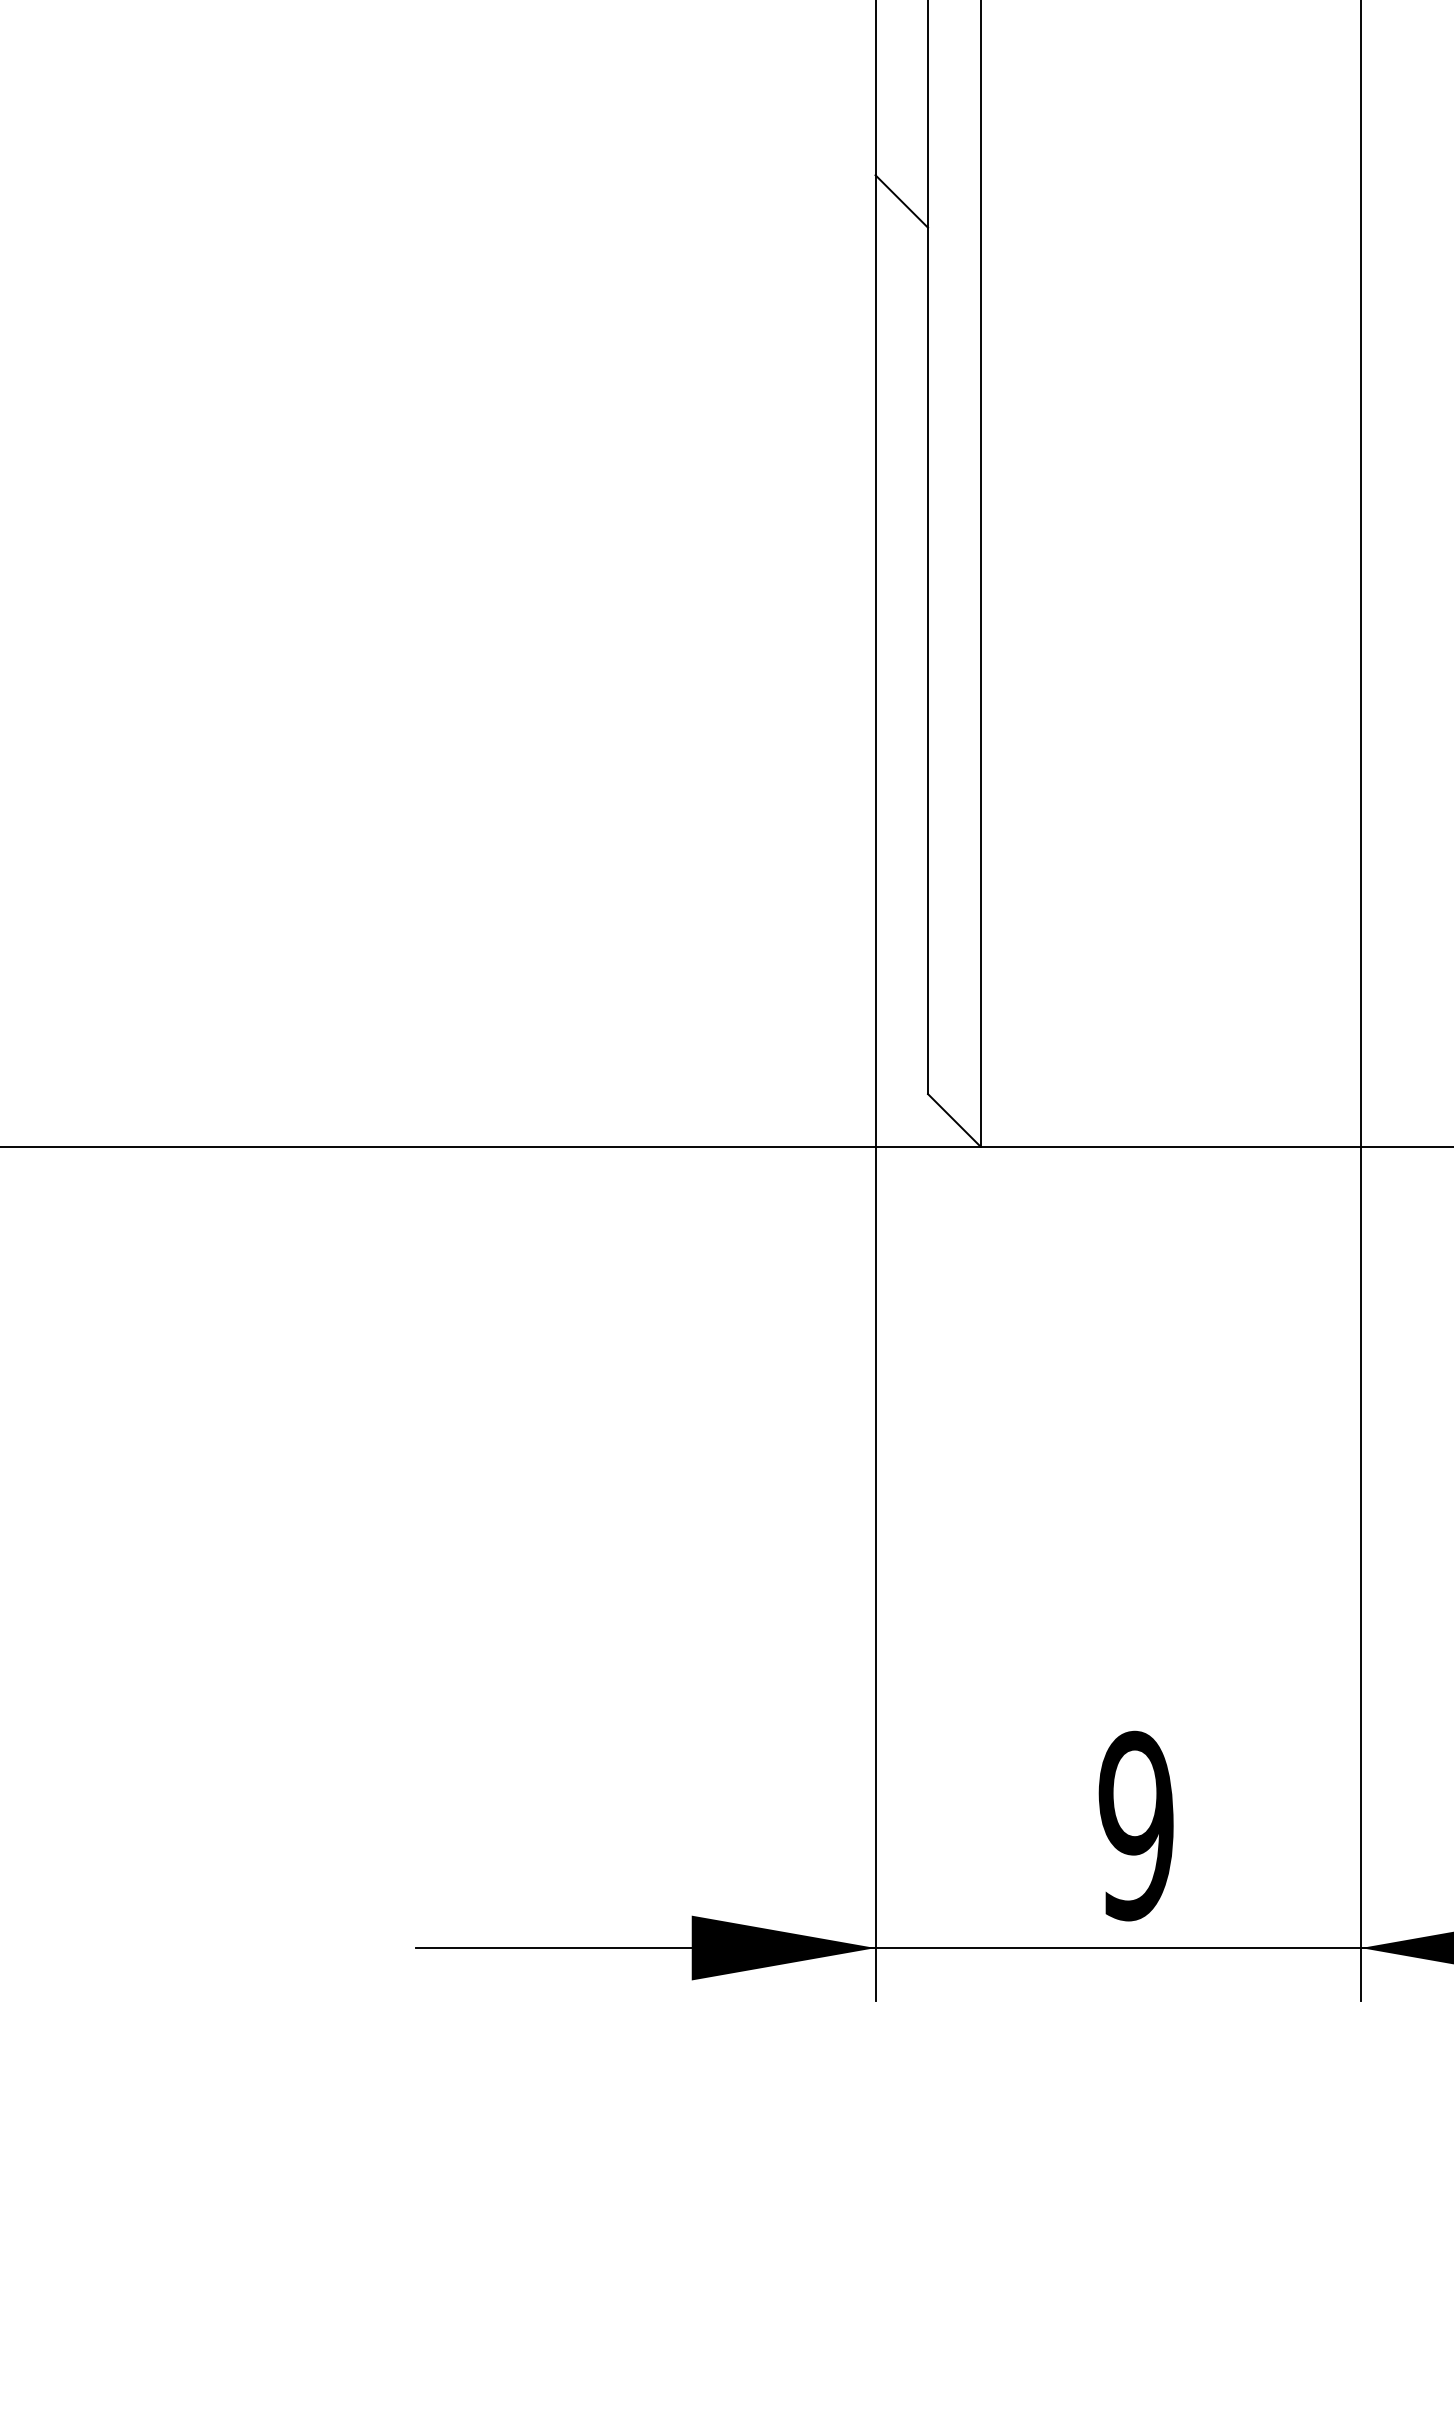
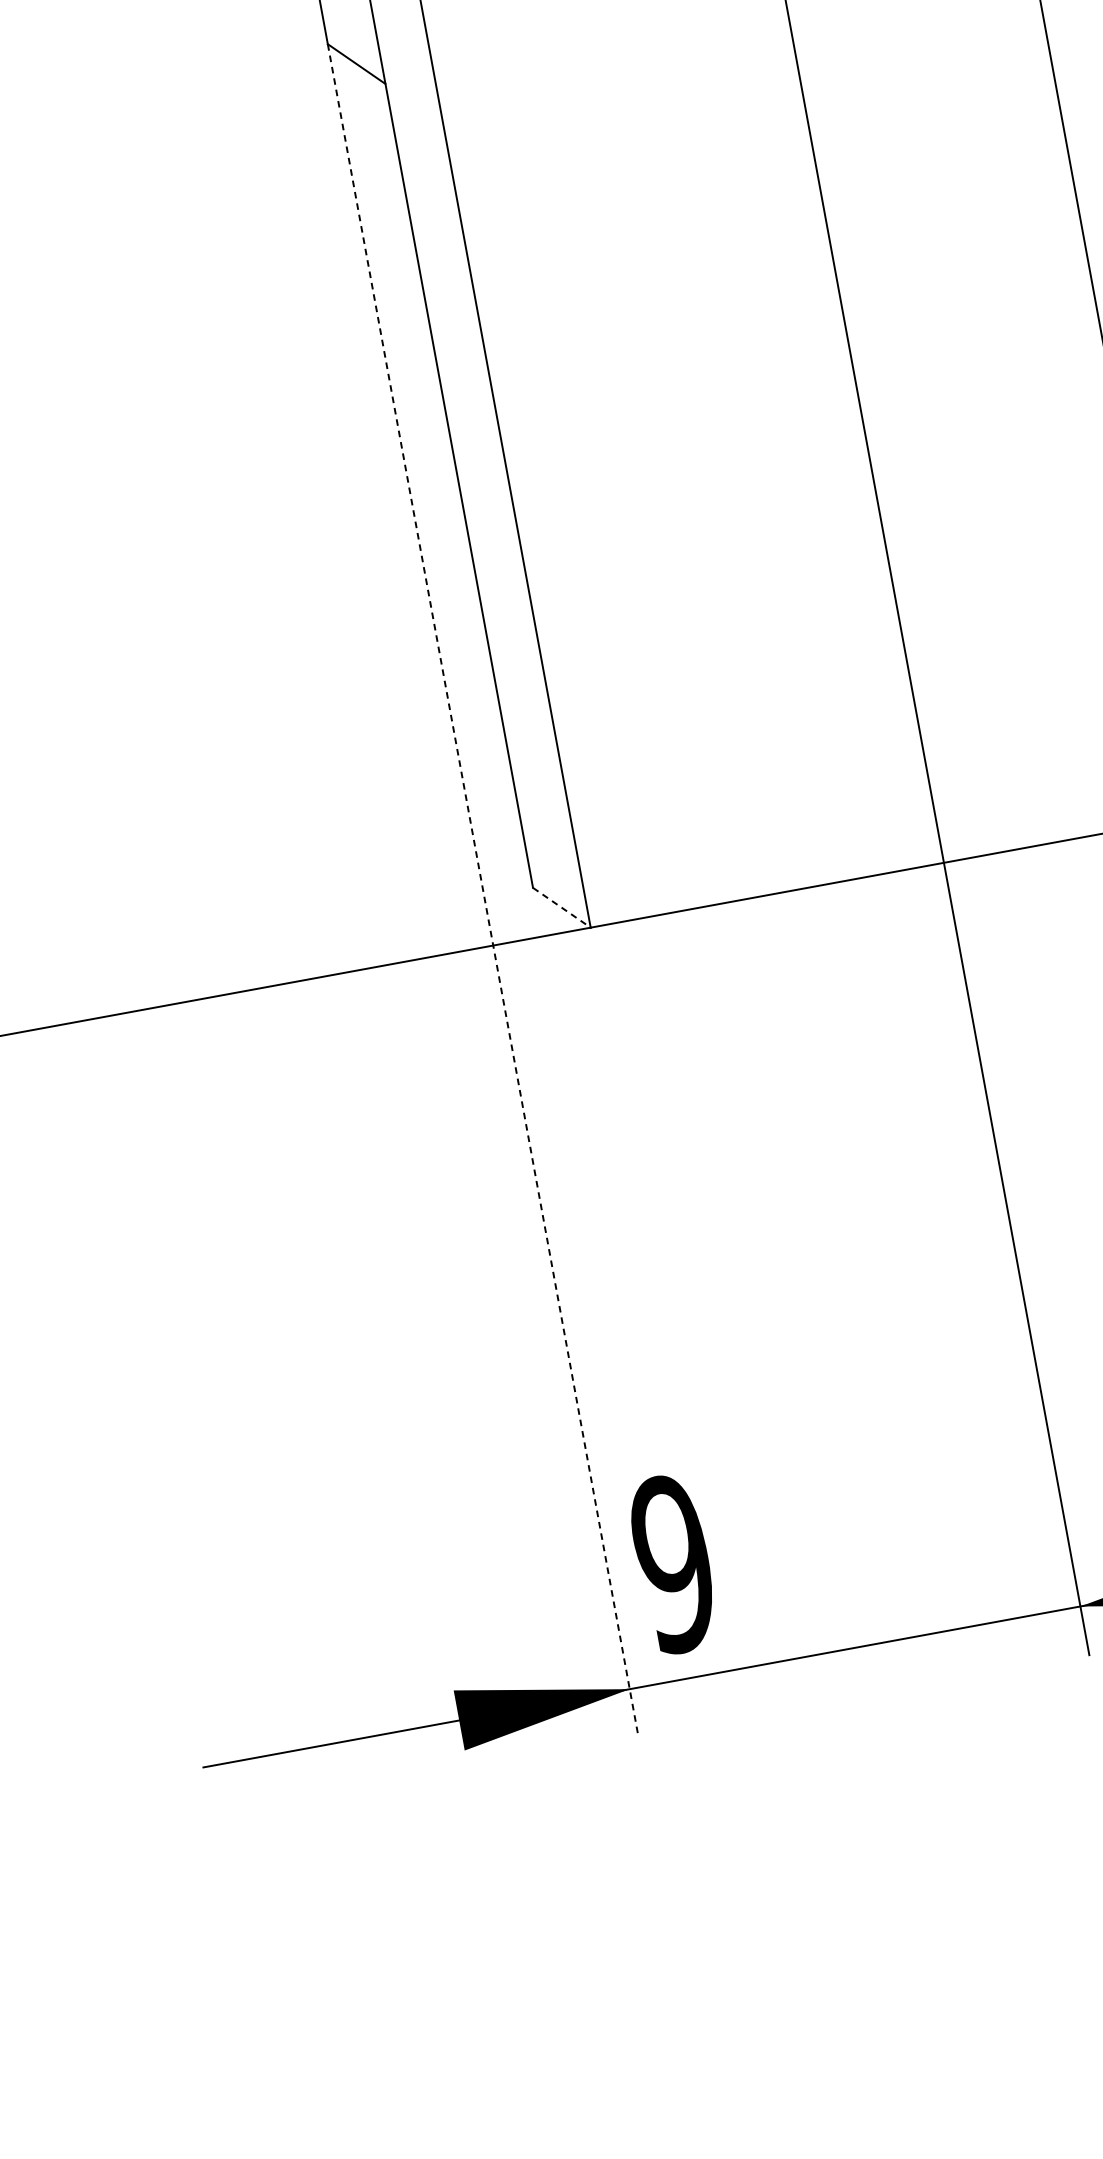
line: (875, 1087) -> (483, 890), solid -> dashed
line: (954, 1120) -> (562, 907), solid -> dashed
text: (1135, 1825) -> (672, 1563), moved

